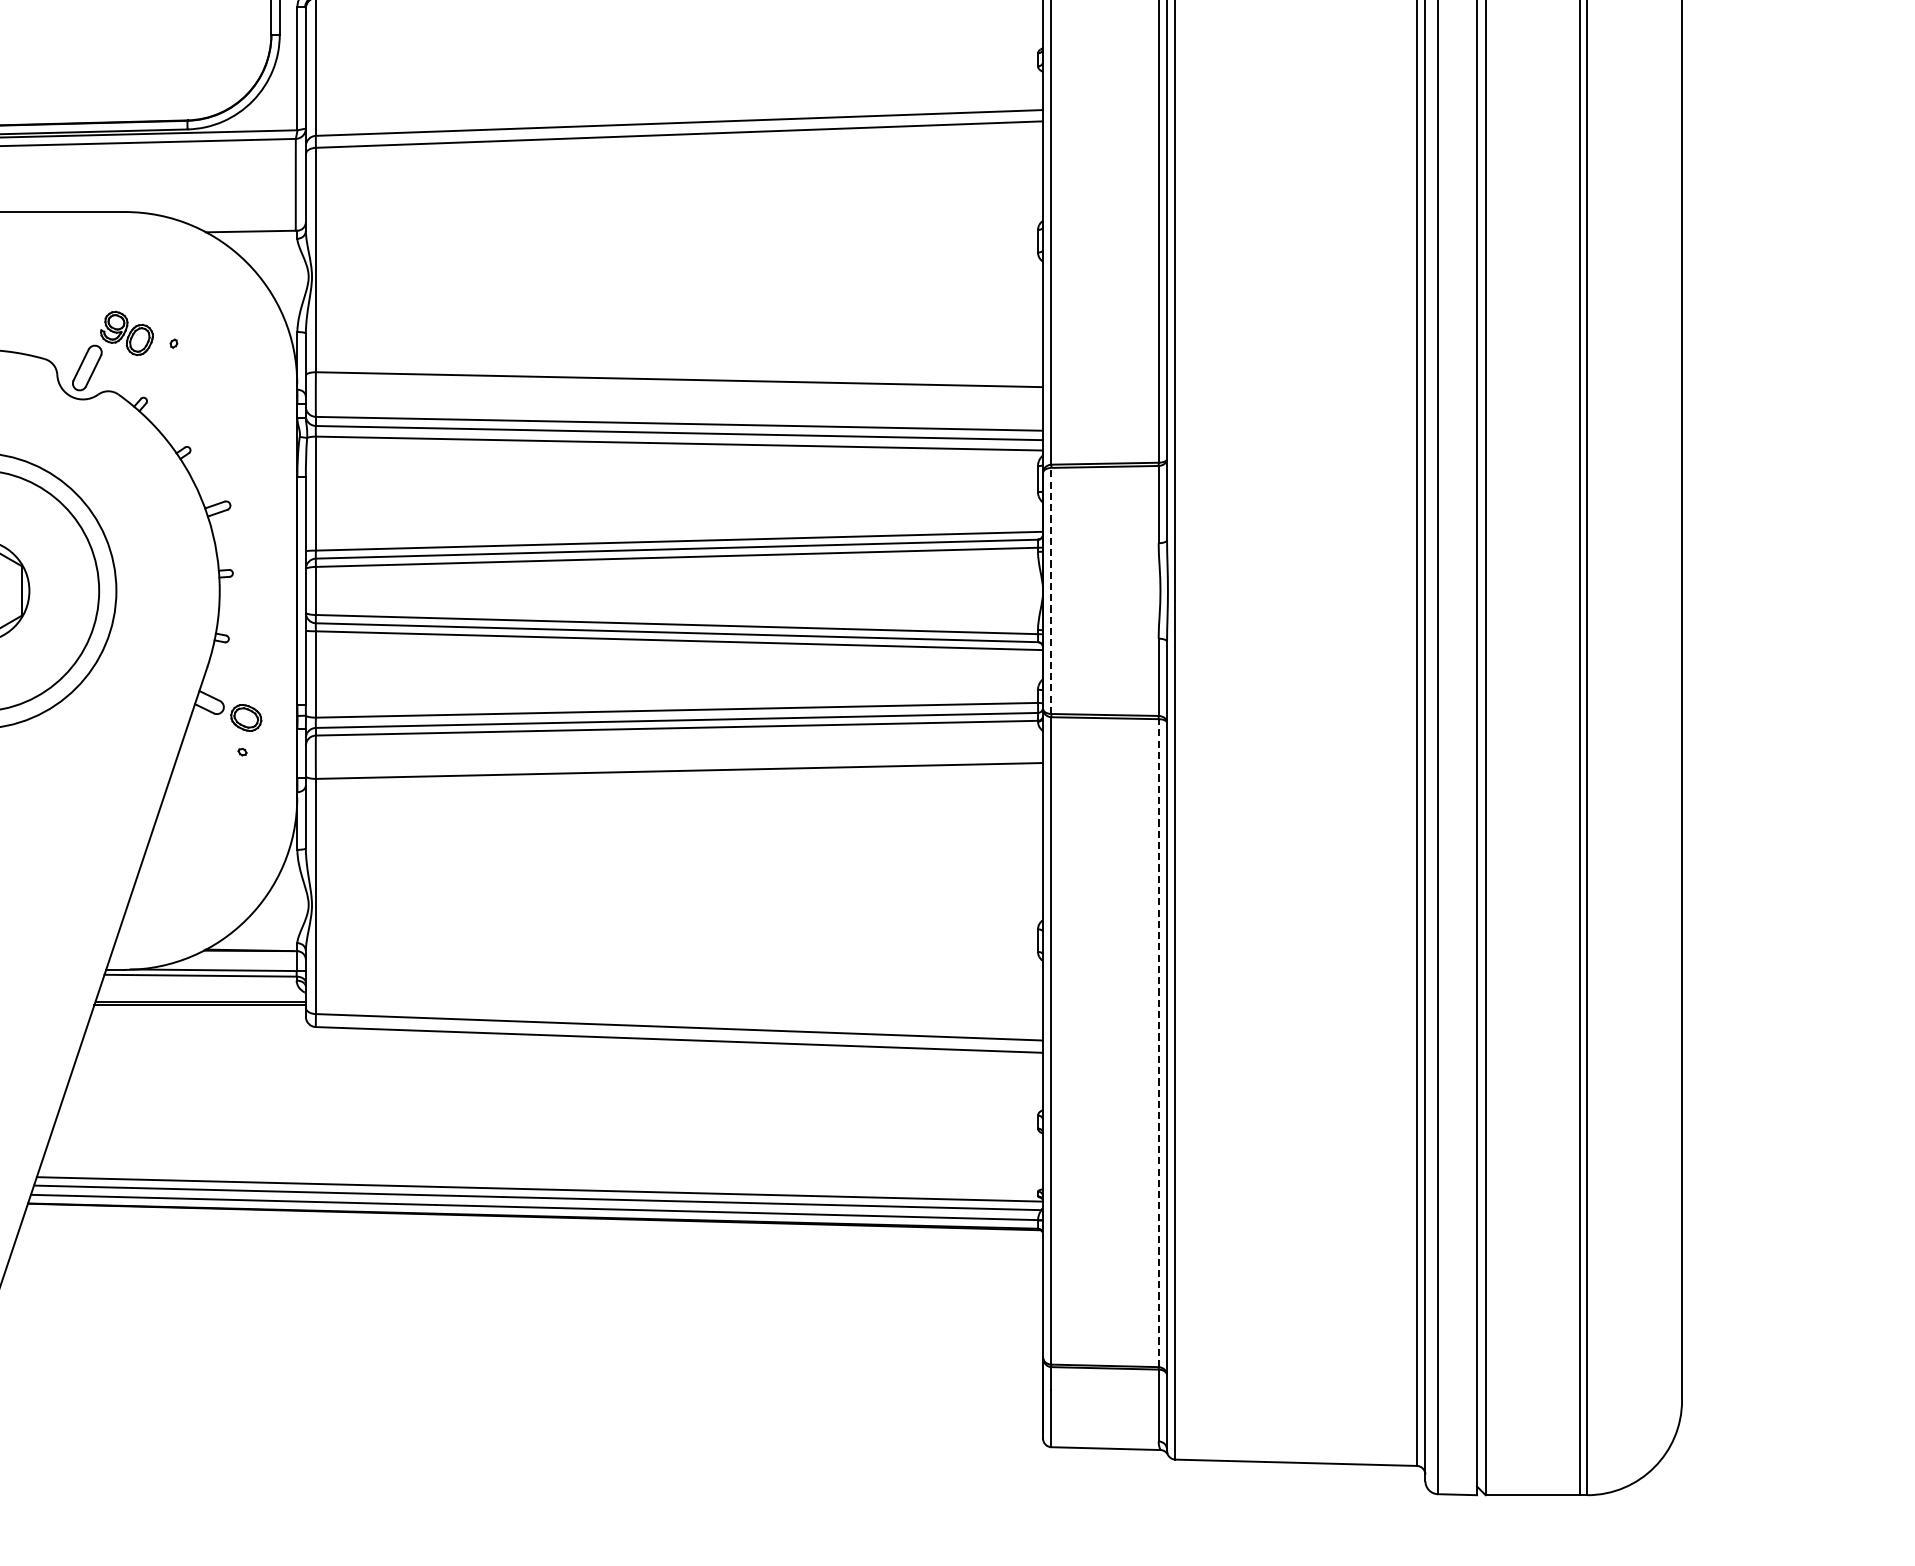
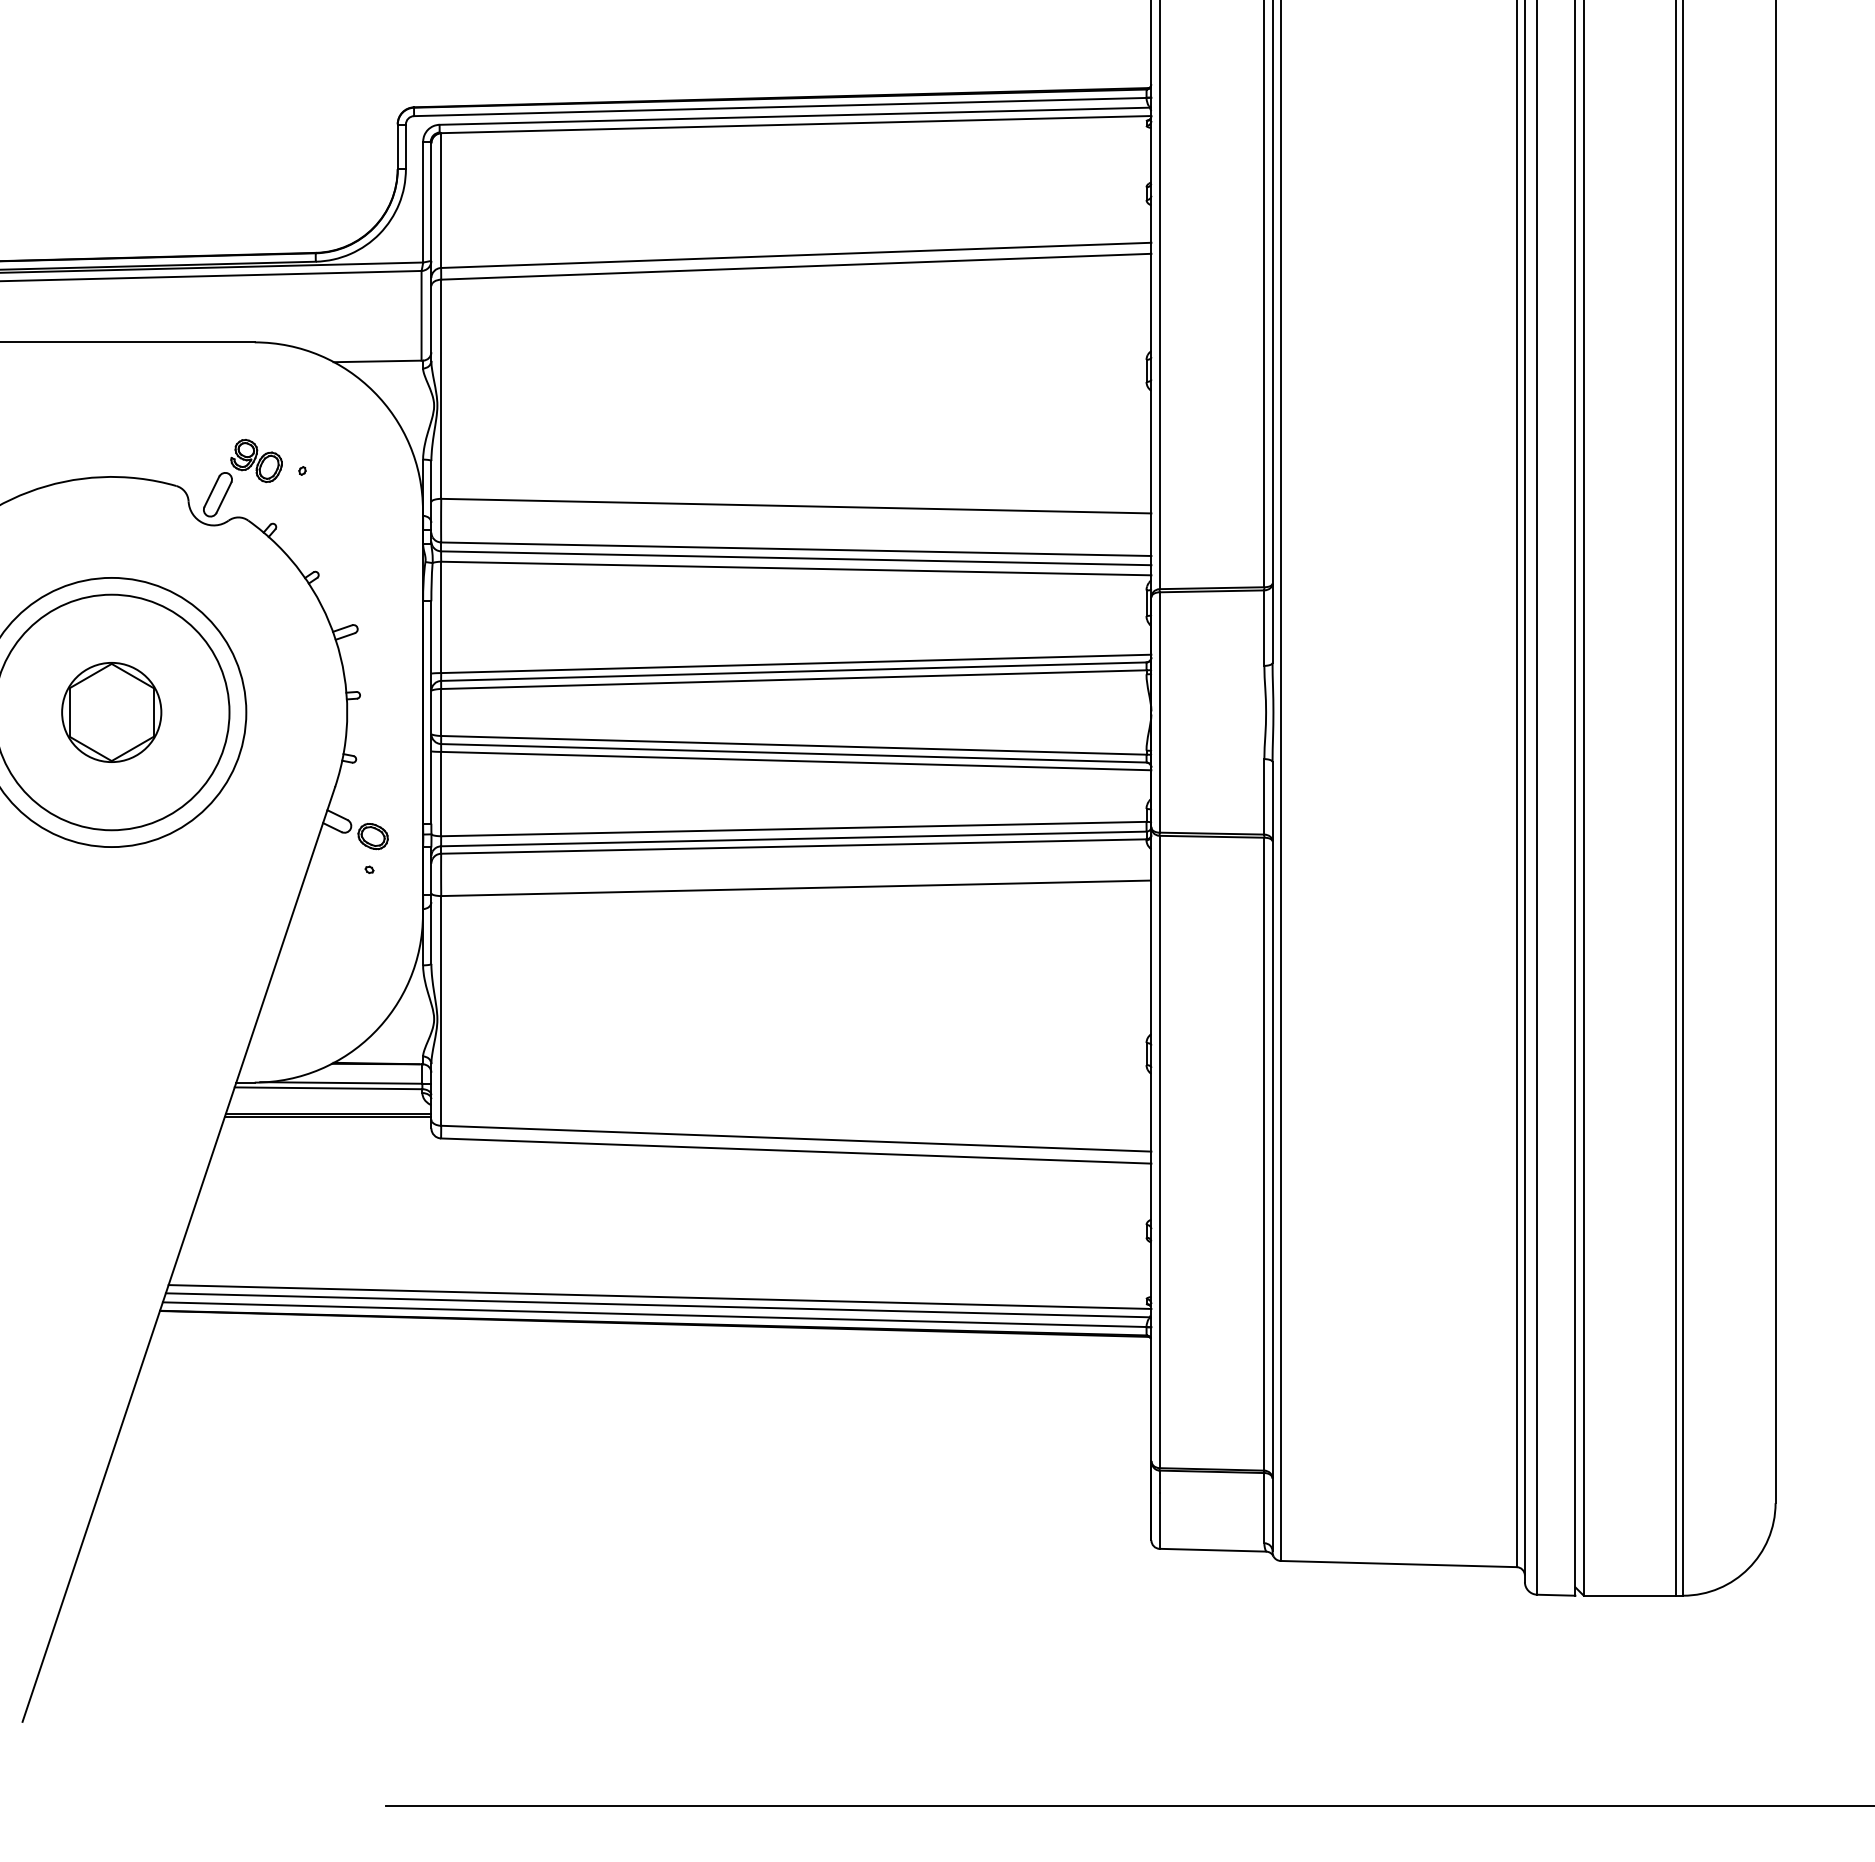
line: (1051, 589) -> (1159, 711), dashed -> solid
line: (1158, 1042) -> (1264, 1153), dashed -> solid

